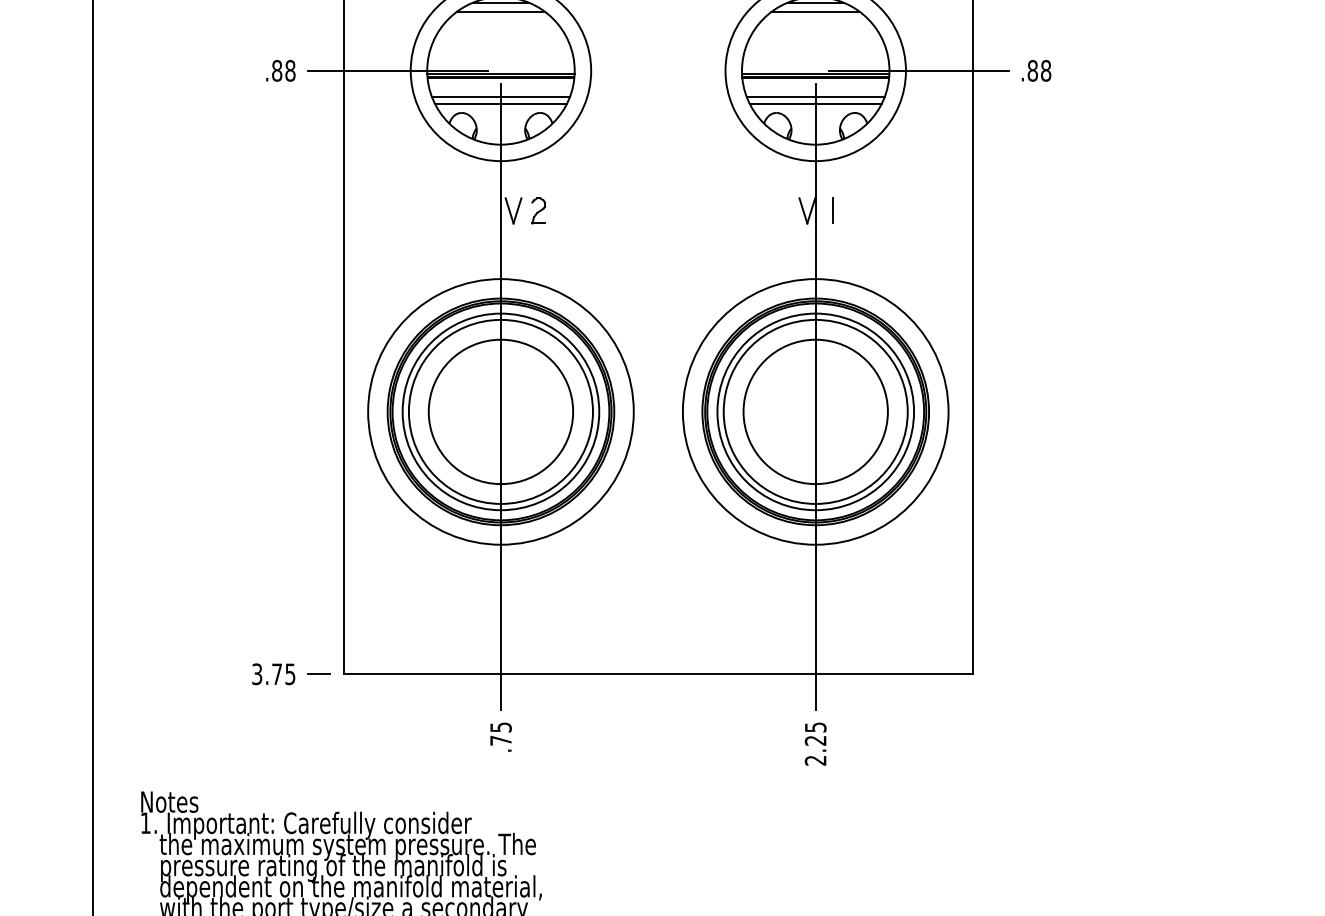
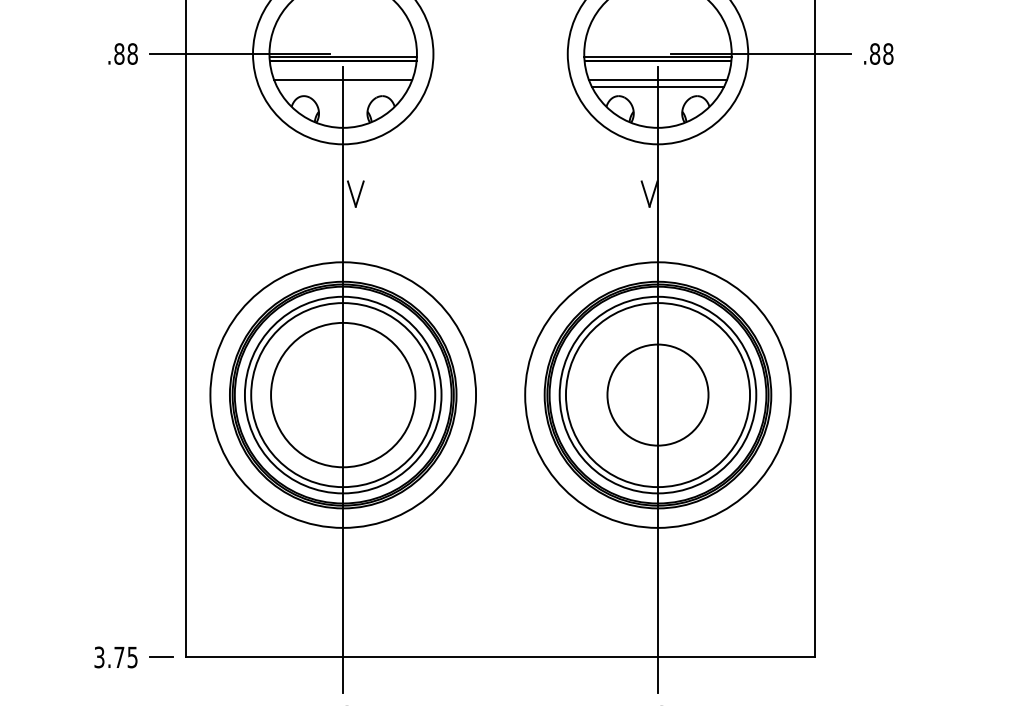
line: (500, 103) -> (342, 86), removed
part: (538, 210) -> (380, 193), removed
line: (832, 210) -> (674, 193), removed
circle: (815, 411) -> (657, 394), size x0.7

